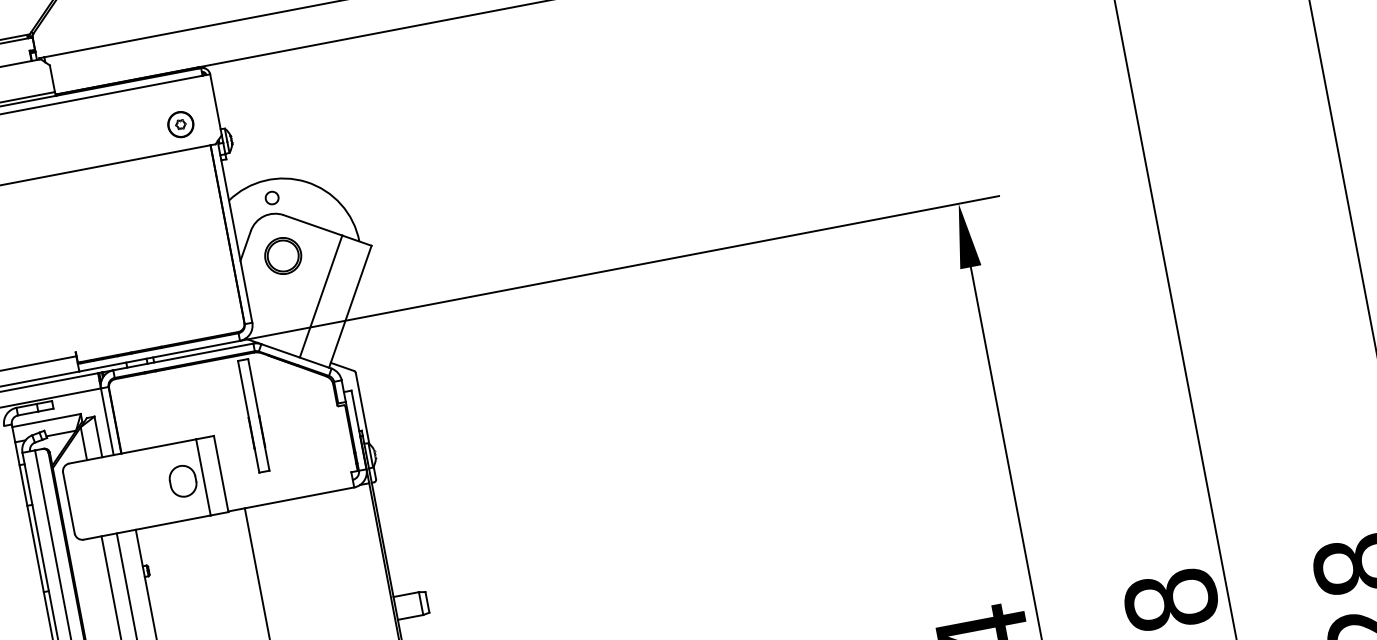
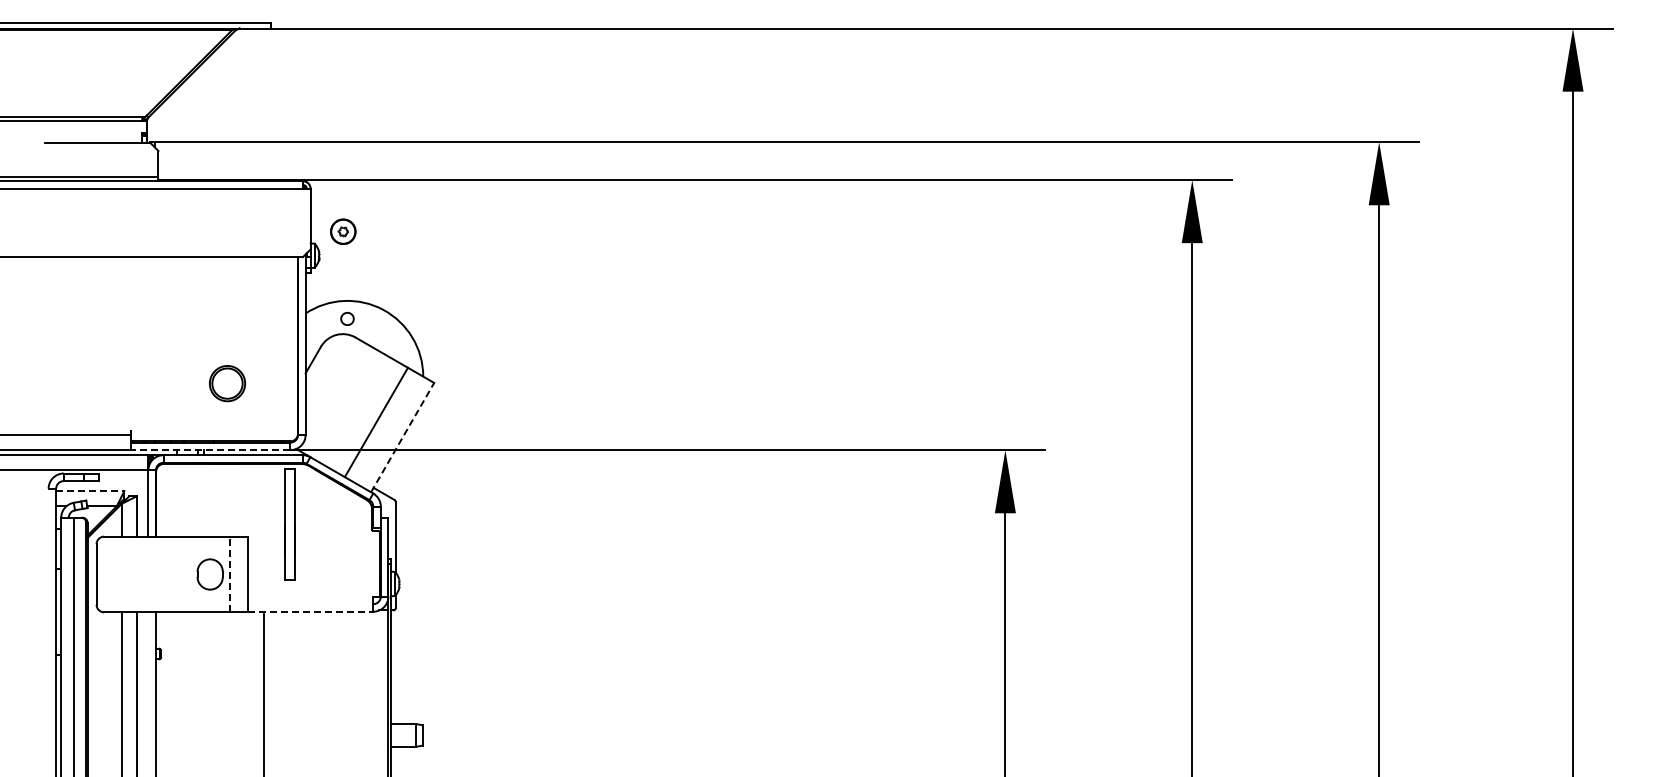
part: (180, 124) -> (343, 231), moved
part: (283, 255) -> (227, 383), moved
line: (350, 306) -> (402, 437), solid -> dashed
line: (159, 356) -> (210, 450), solid -> dashed
line: (46, 420) -> (90, 491), solid -> dashed
line: (203, 477) -> (230, 574), solid -> dashed
line: (291, 499) -> (310, 611), solid -> dashed

